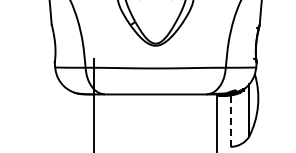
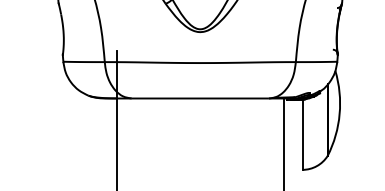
line: (230, 121) -> (302, 135), dashed -> solid

